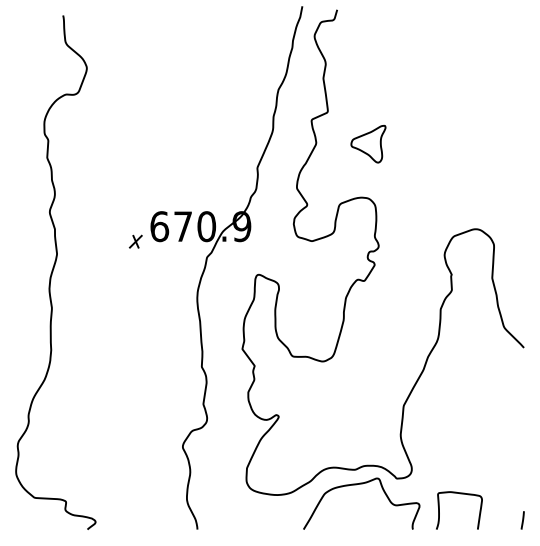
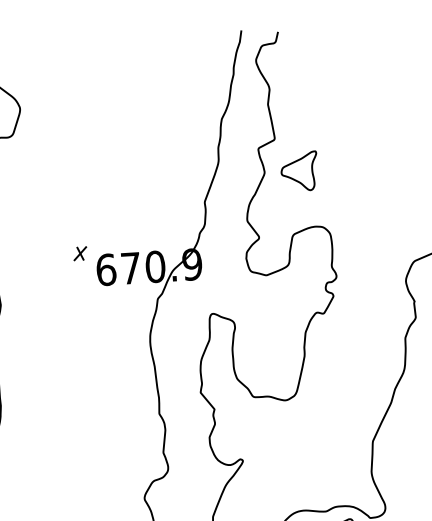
part: (368, 144) -> (299, 171), moved
part: (135, 241) -> (79, 253), moved

